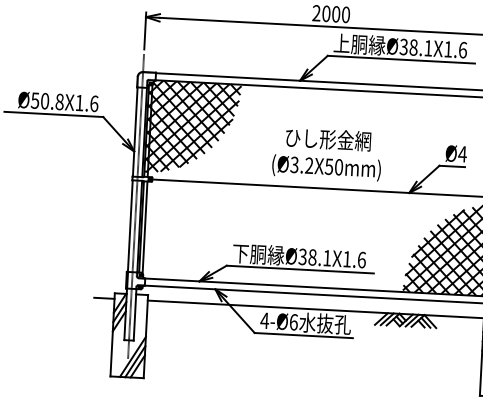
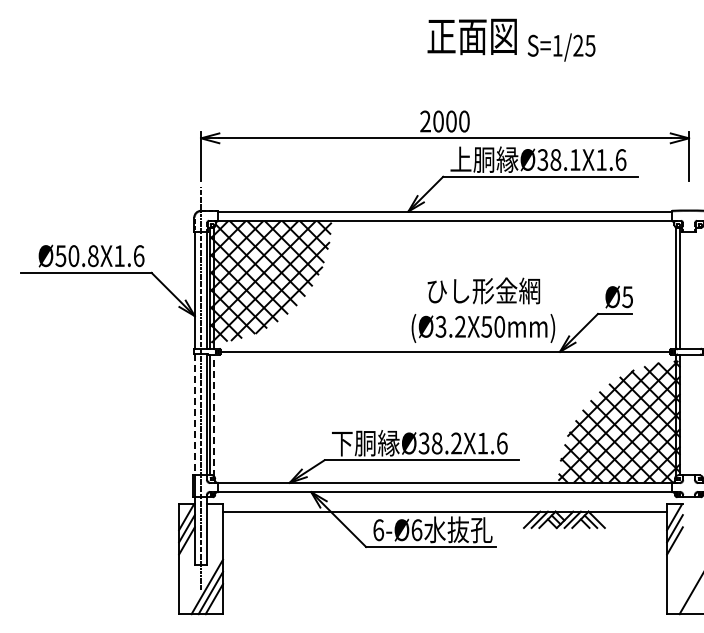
text: (327, 153) -> (483, 309), moved
text: (462, 154) -> (627, 297), Ø4 -> Ø5
line: (130, 225) -> (194, 414), solid -> dashed
line: (145, 227) -> (214, 415), solid -> dashed
text: (327, 258) -> (456, 443), Ø38.1X1.6 -> Ø38.2X1.6
line: (104, 298) -> (165, 511), removed
text: (264, 321) -> (378, 530), 4-Ø6 -> 6-Ø6

